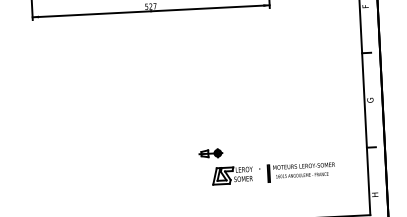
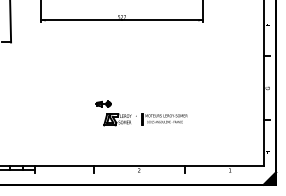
part: (267, 164) -> (141, 113), moved

